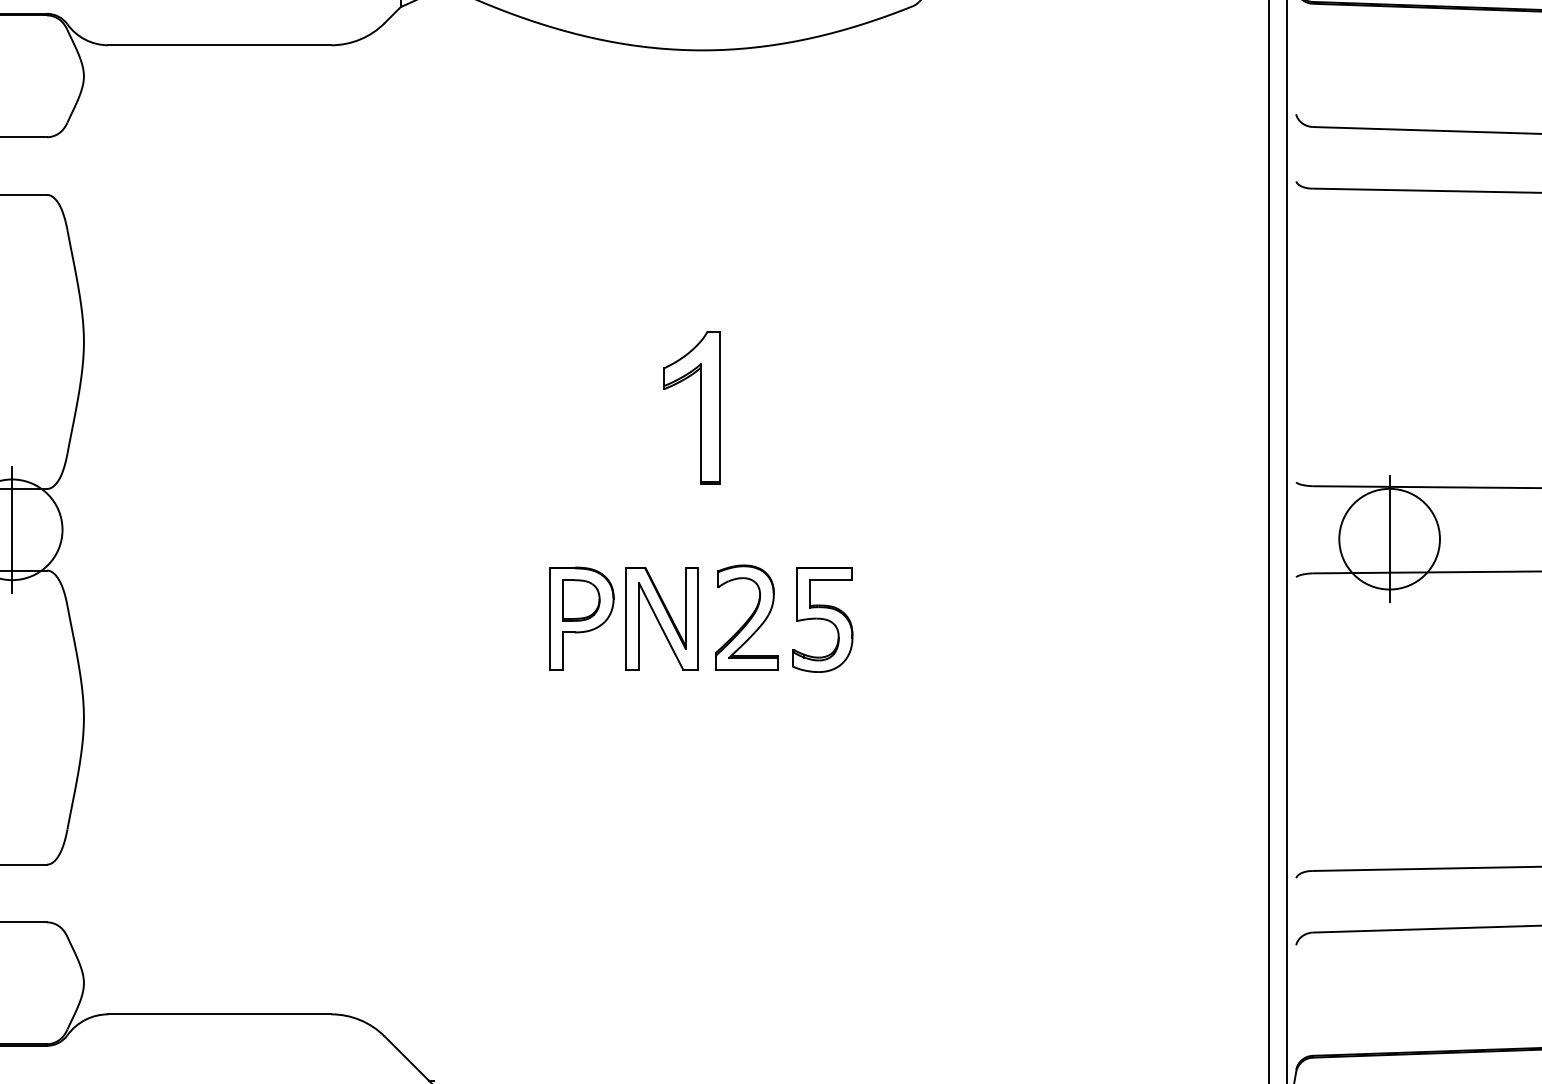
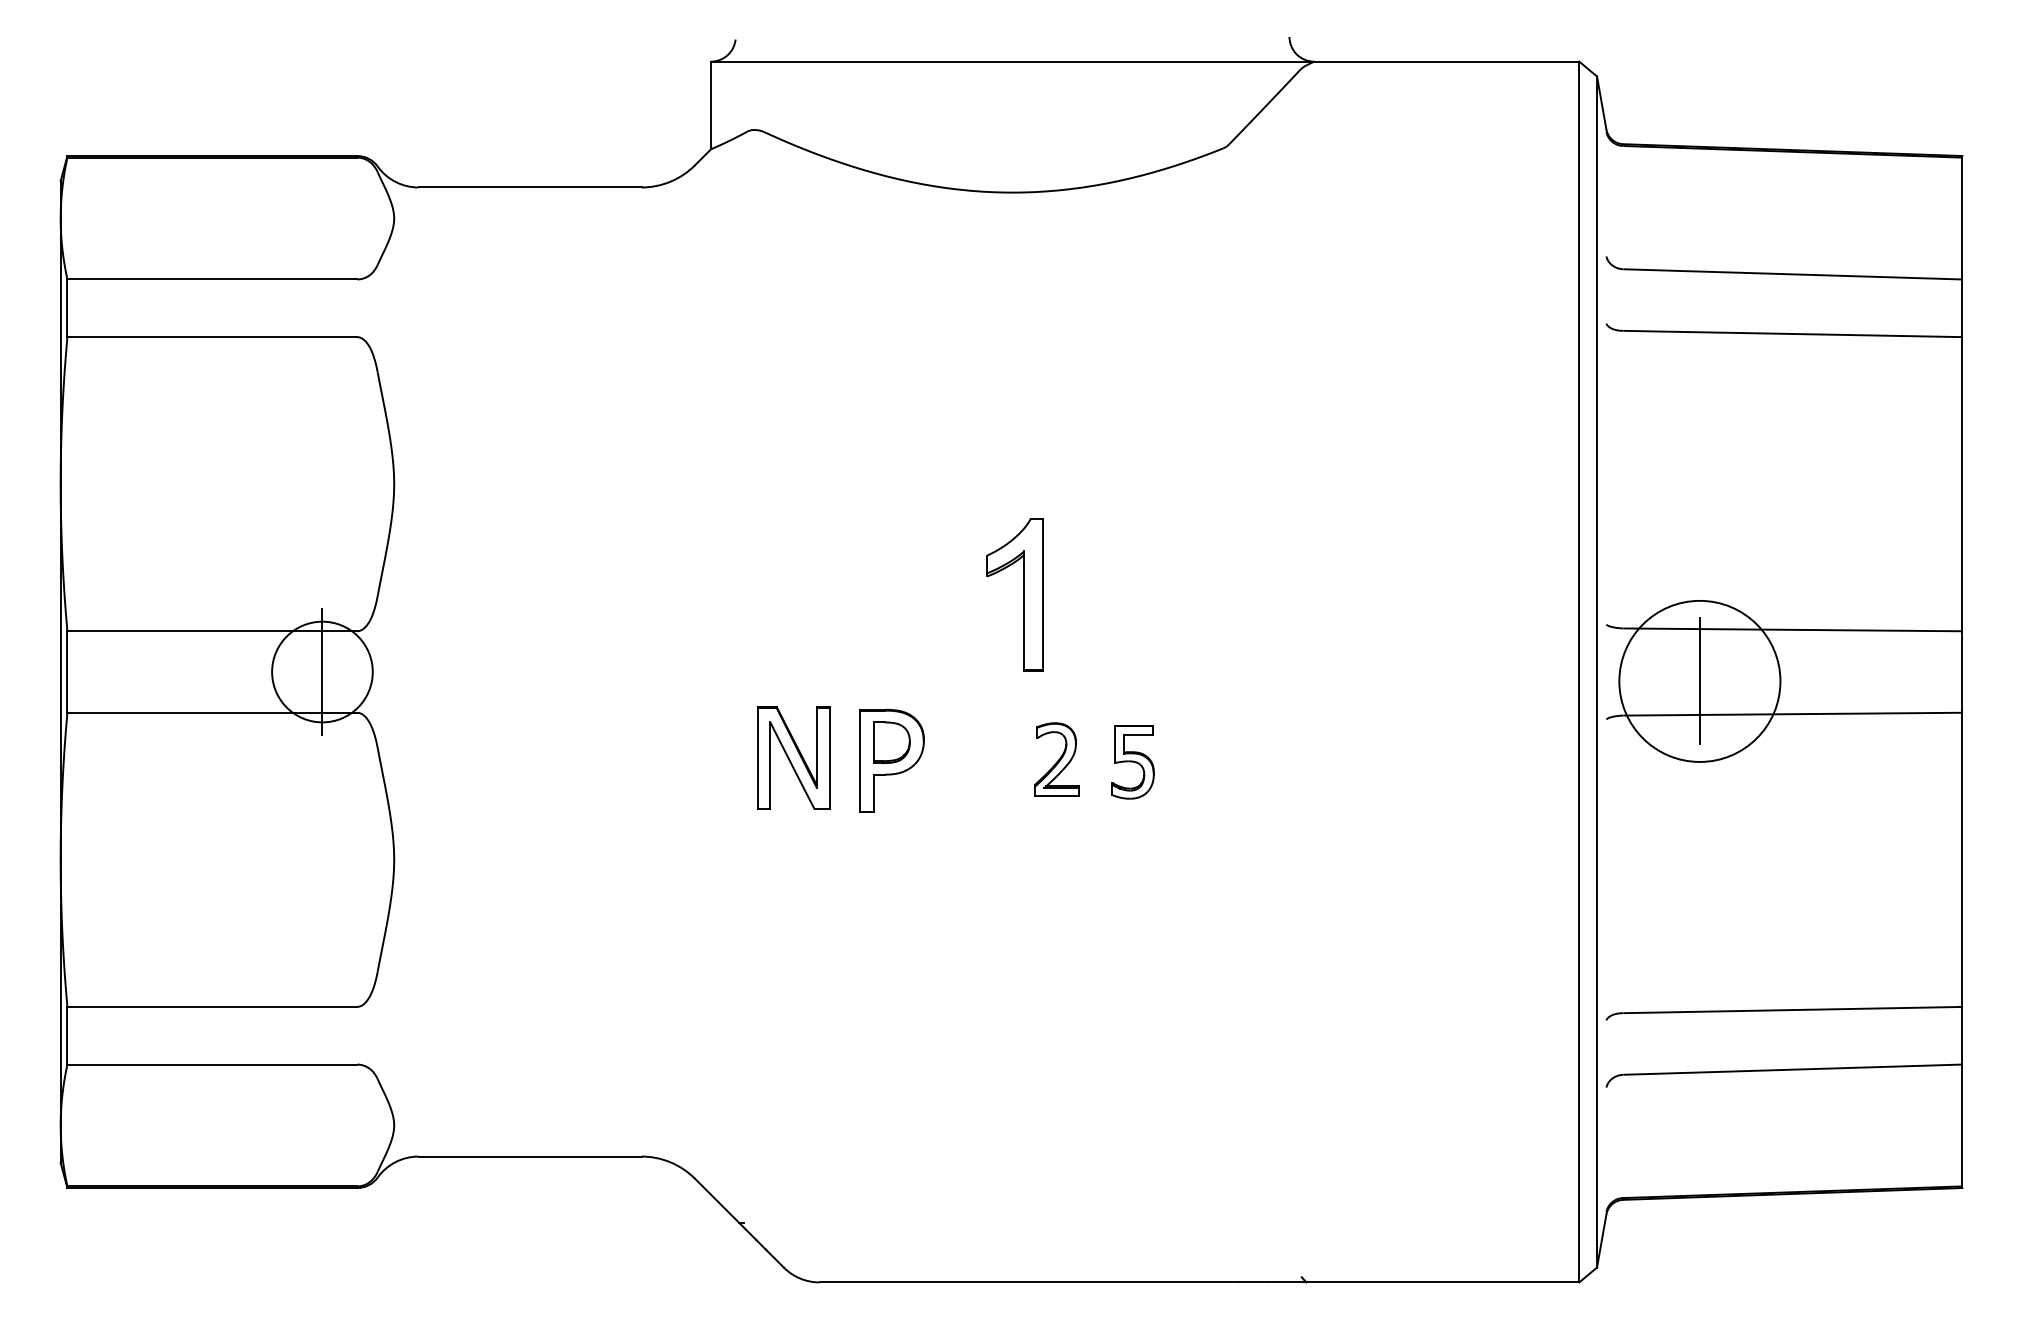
part: (700, 407) -> (1023, 594), moved
circle: (1389, 539) -> (1699, 681), size x1.6
part: (746, 617) -> (1056, 759), size x0.7
part: (662, 618) -> (793, 757), moved
part: (822, 620) -> (1132, 762), size x0.7

